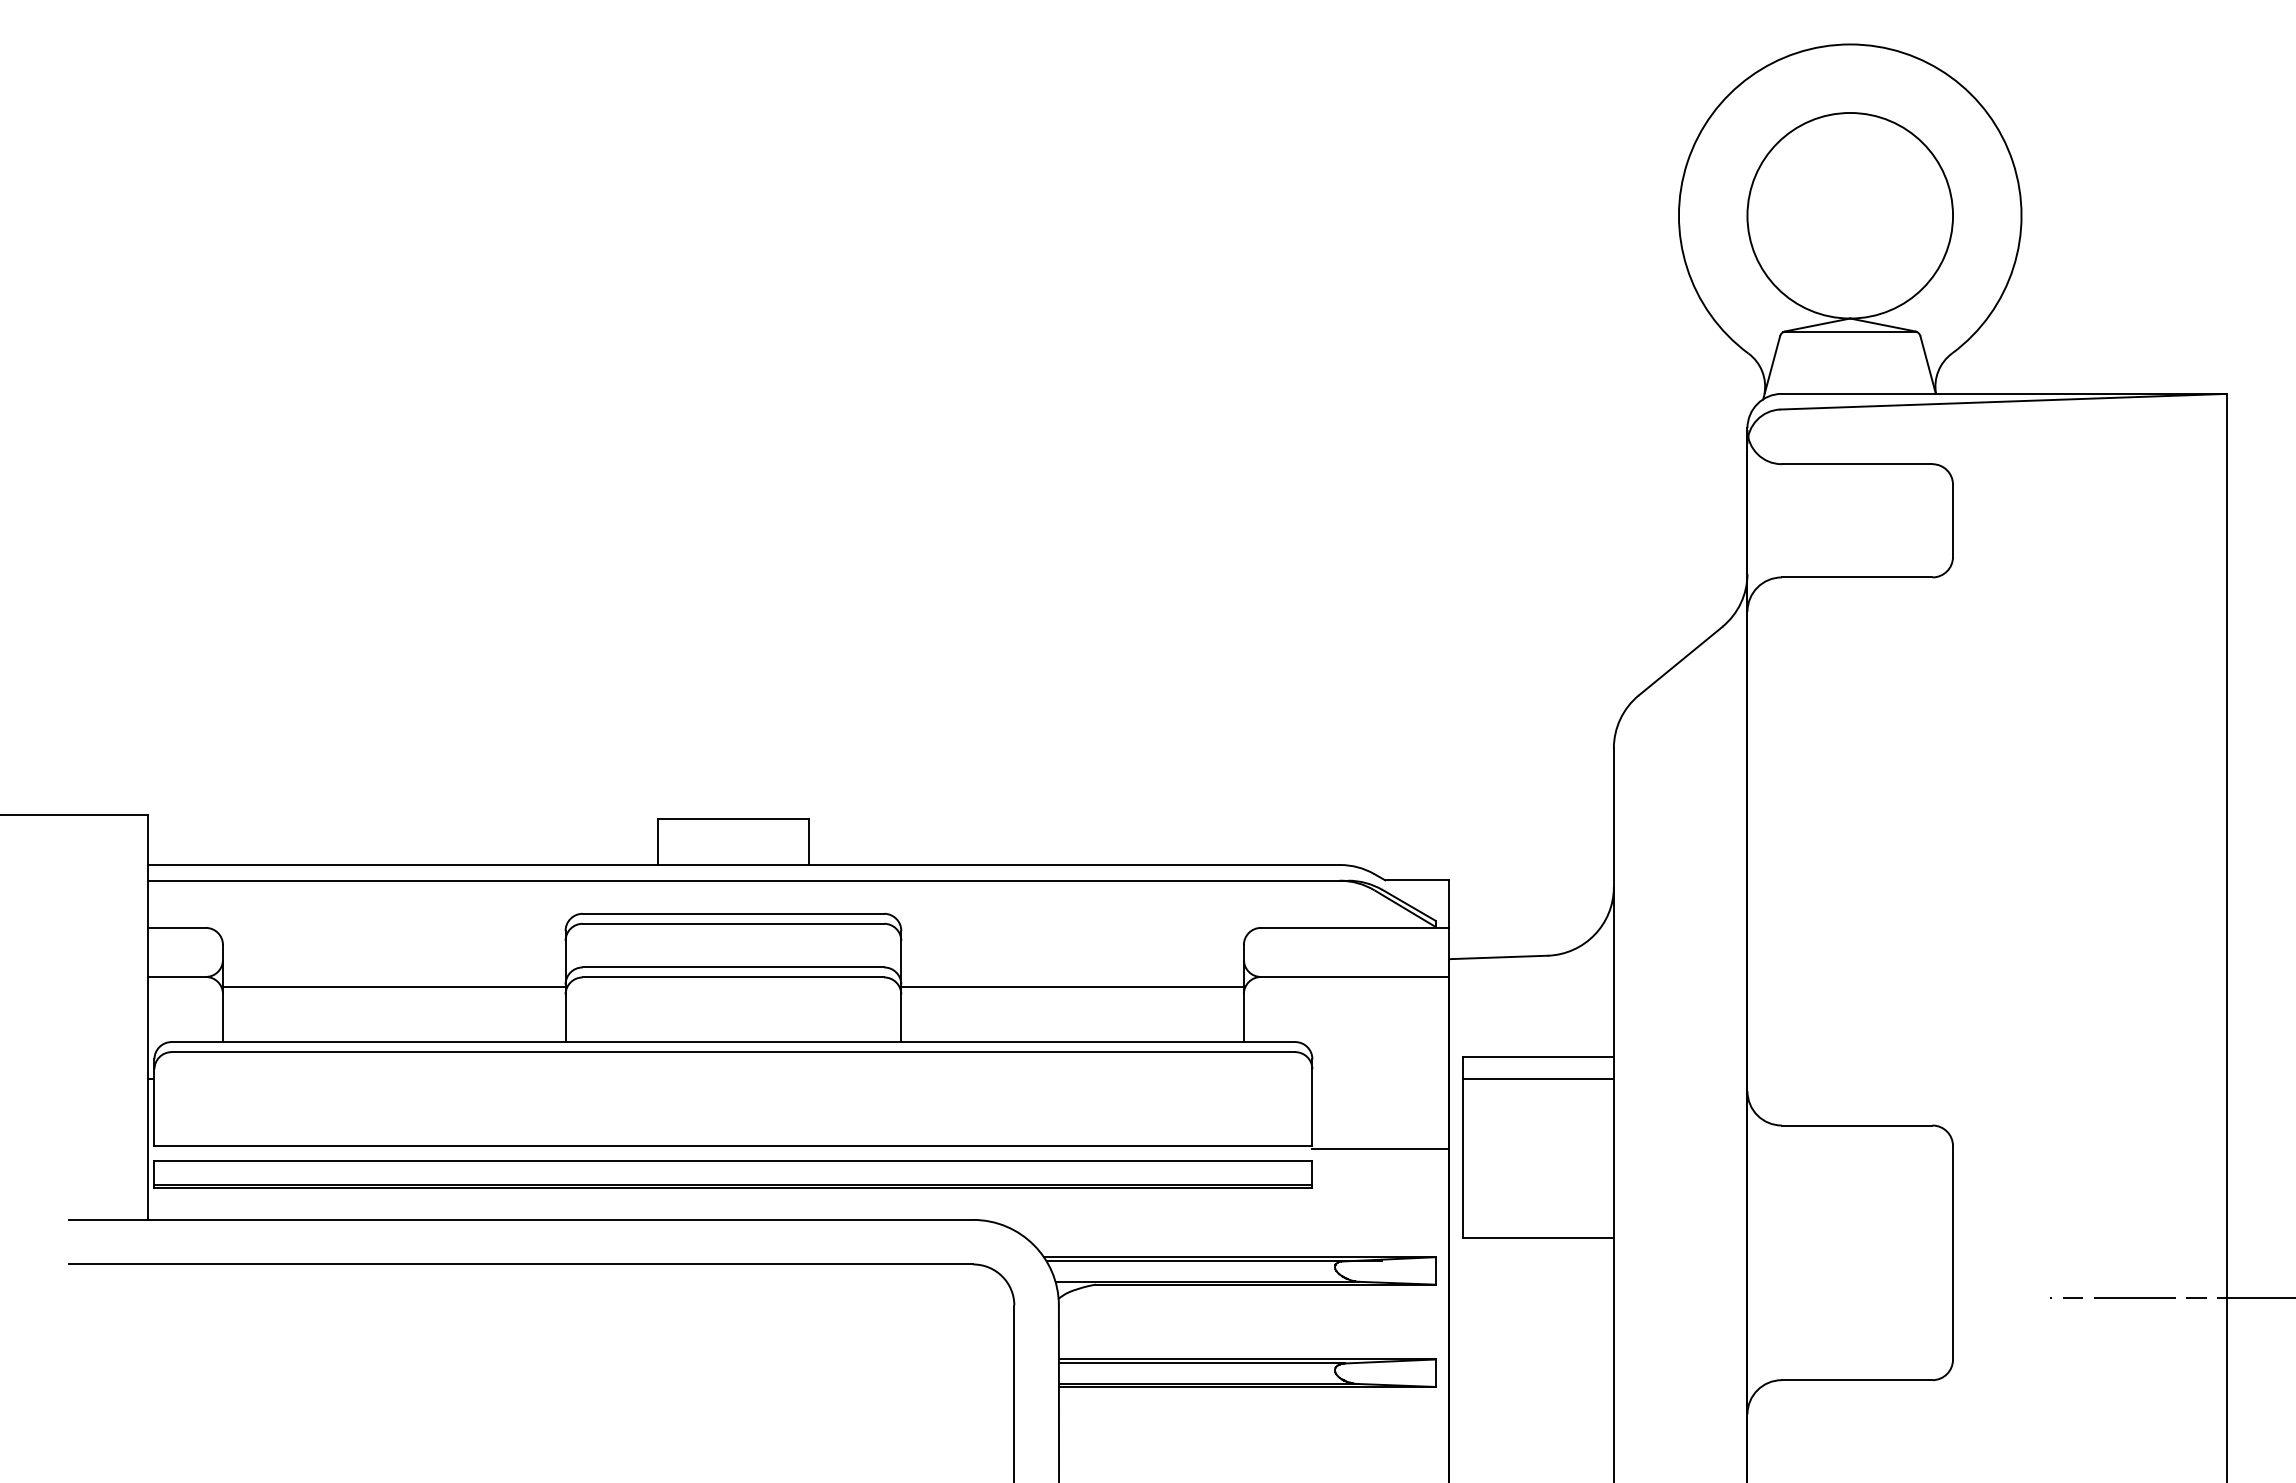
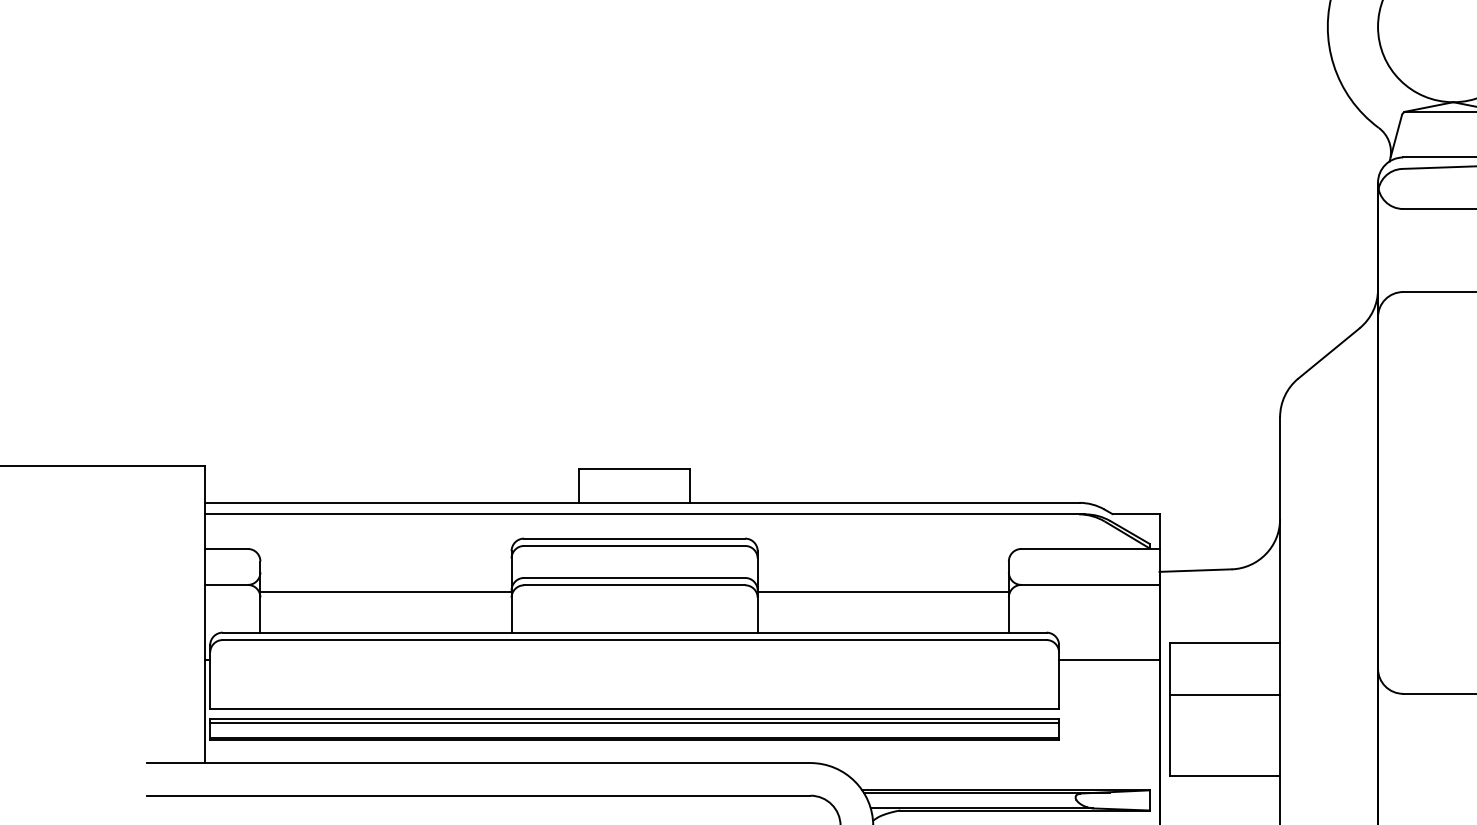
line: (1538, 1079) -> (1224, 695), moved
line: (1380, 1149) -> (1109, 660), moved
line: (733, 1164) -> (634, 722), added

